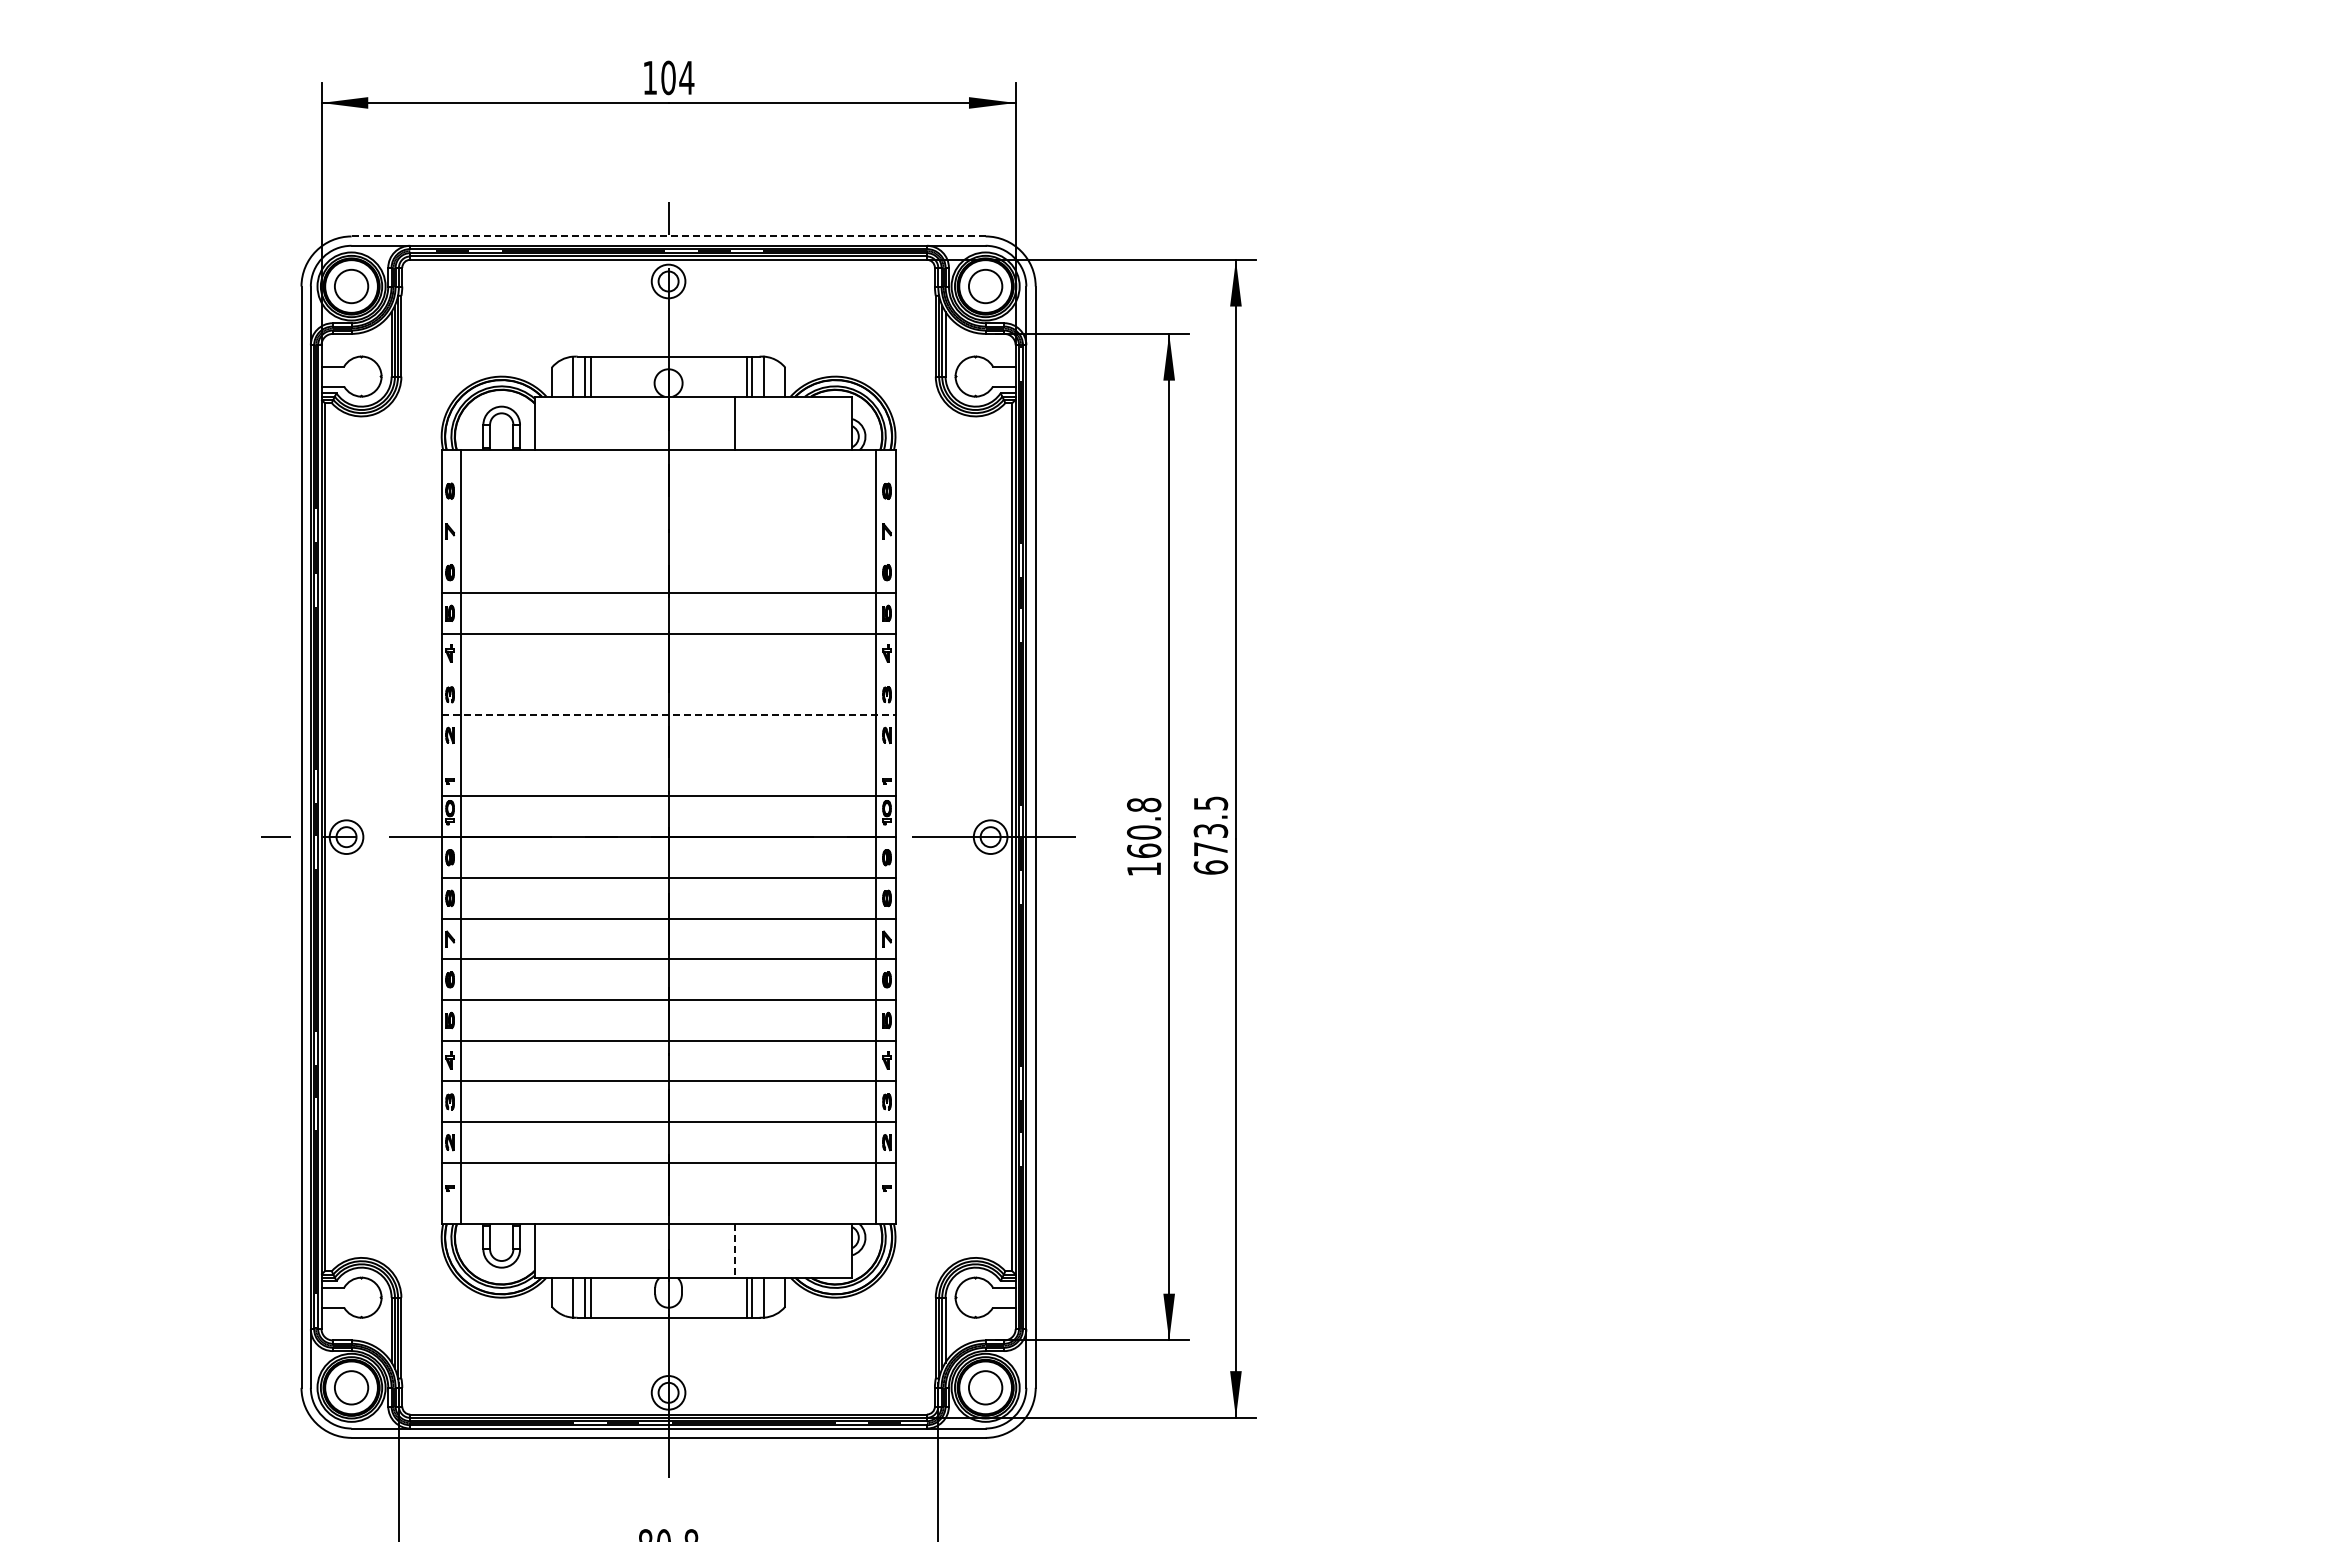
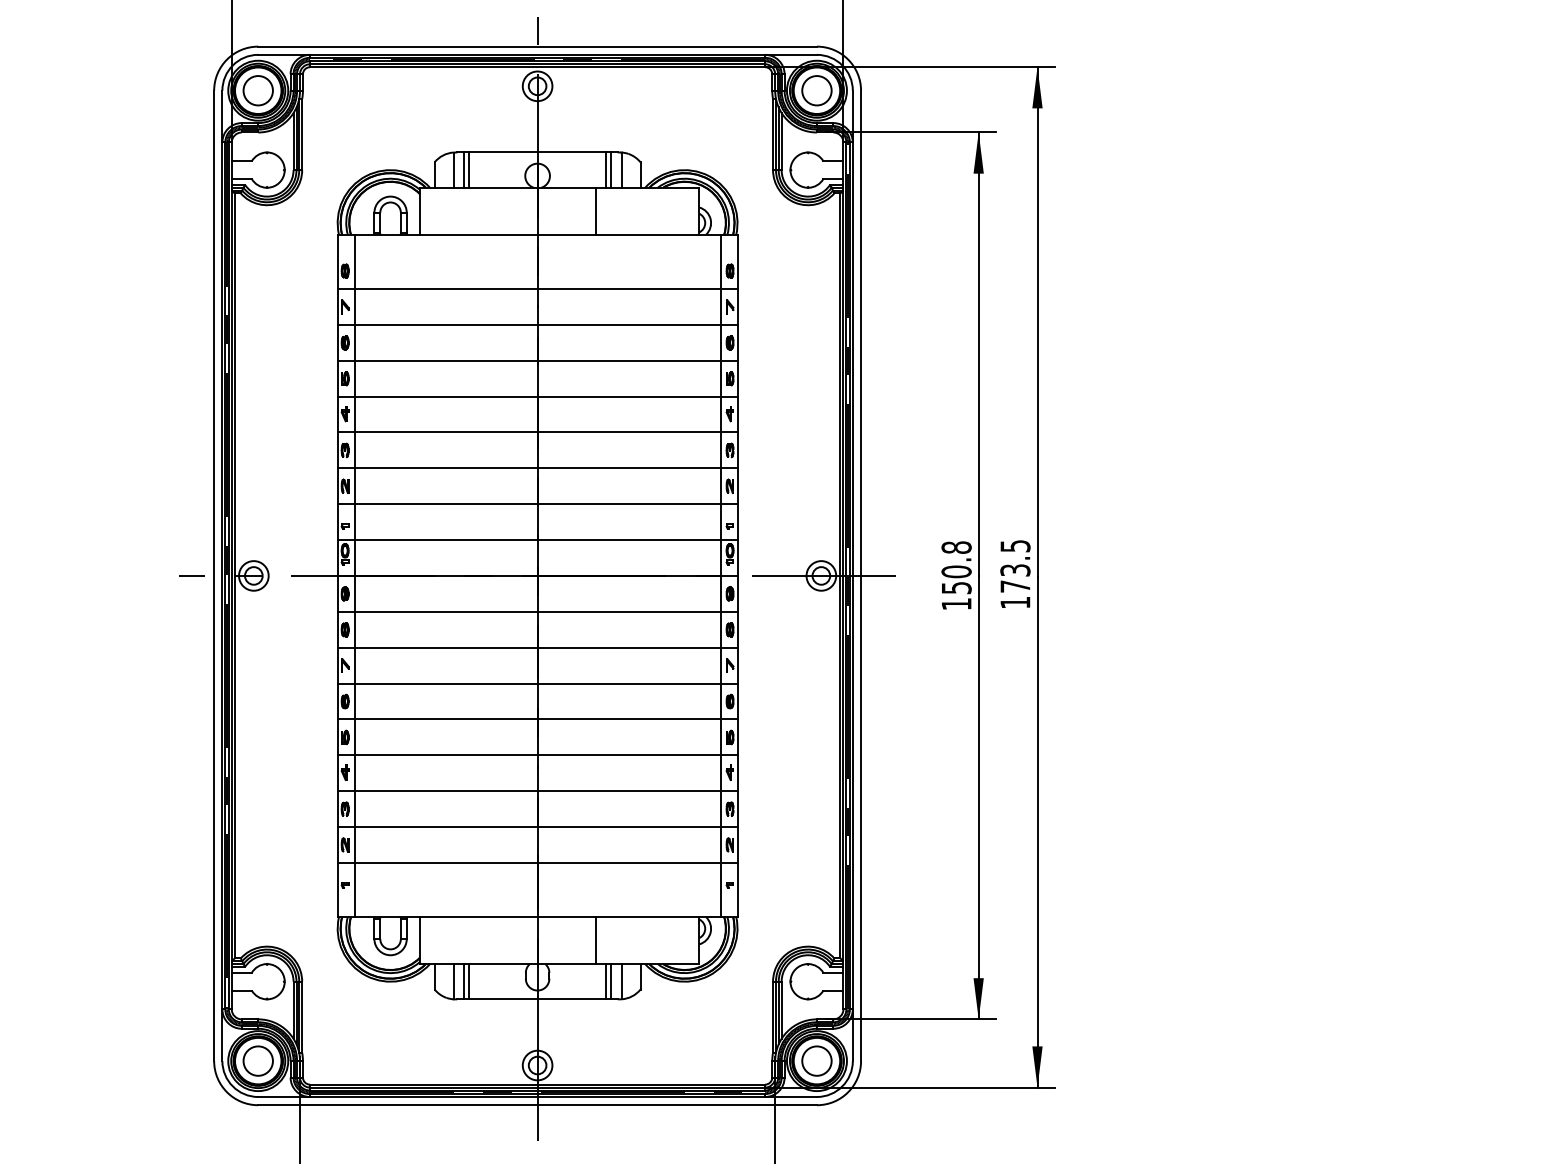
line: (668, 236) -> (537, 46), dashed -> solid
line: (668, 511) -> (537, 288), added
line: (668, 552) -> (537, 325), added
line: (668, 674) -> (537, 432), added
line: (668, 715) -> (537, 468), dashed -> solid
line: (668, 755) -> (537, 503), added
text: (1144, 850) -> (956, 587), 160.8 -> 150.8
text: (1210, 867) -> (1015, 602), 673.5 -> 173.5
line: (735, 1251) -> (596, 940), dashed -> solid

